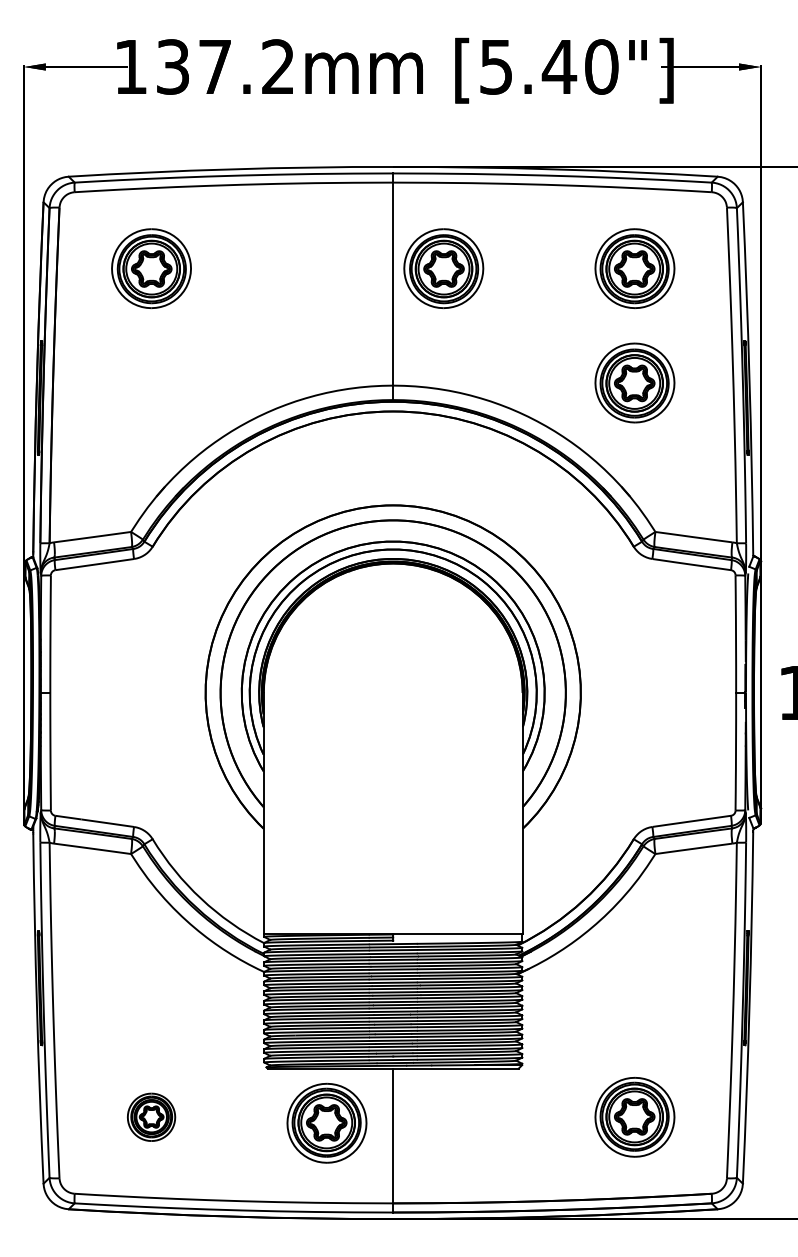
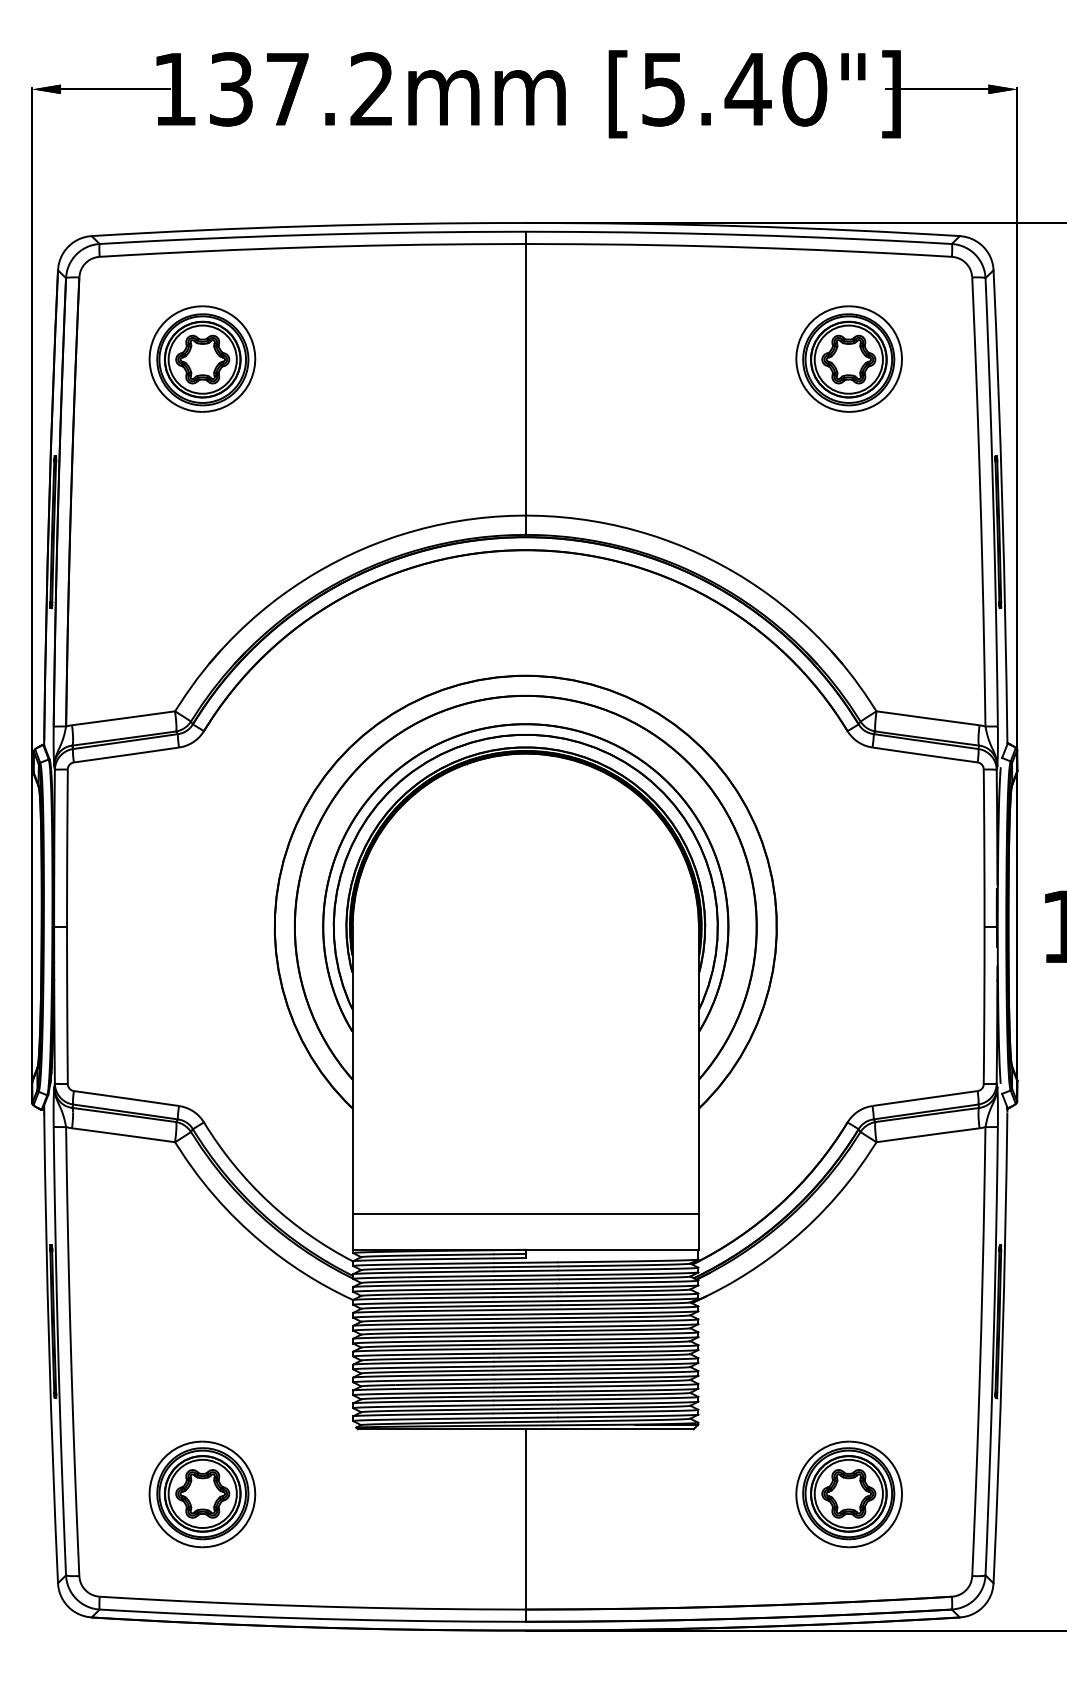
part: (443, 268) -> (593, 358), removed
part: (634, 382) -> (848, 511), removed
line: (393, 907) -> (525, 1213), added
part: (151, 1117) -> (202, 1494), size x1.67
part: (326, 1123) -> (436, 1502), removed

